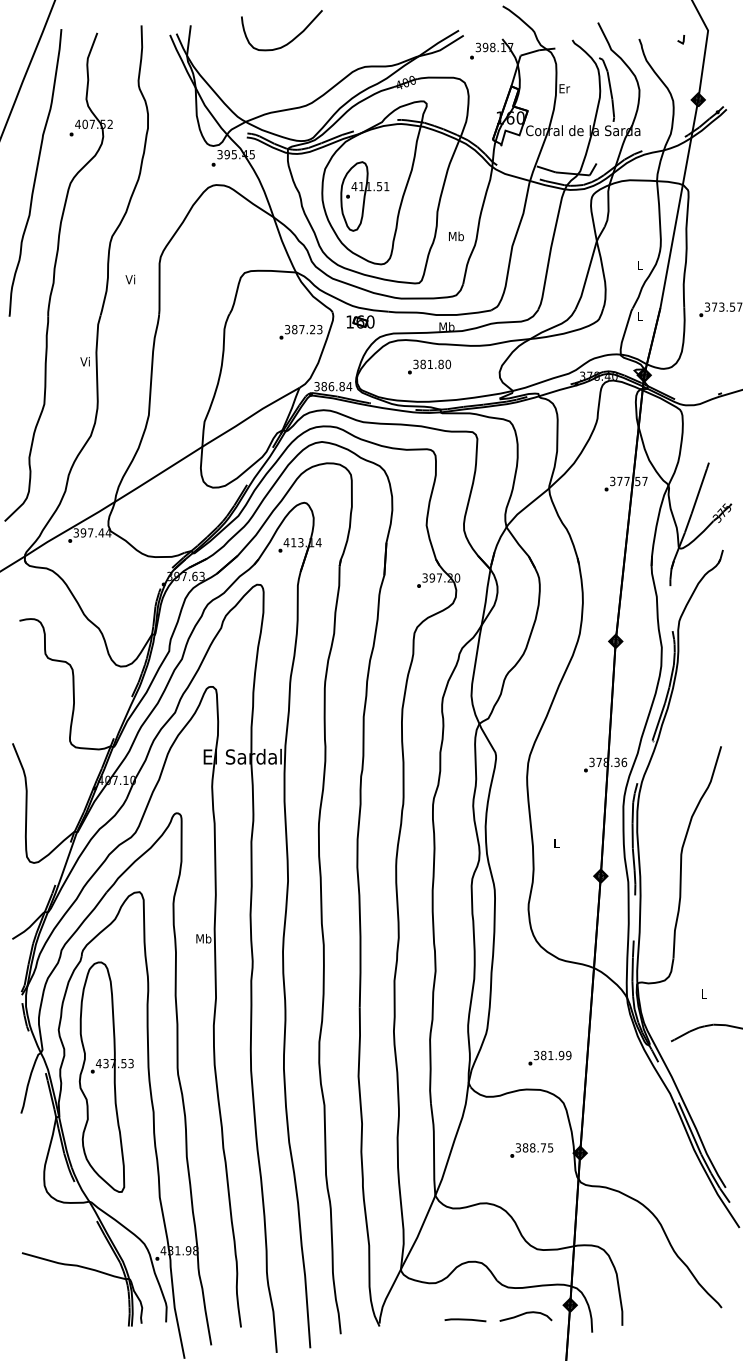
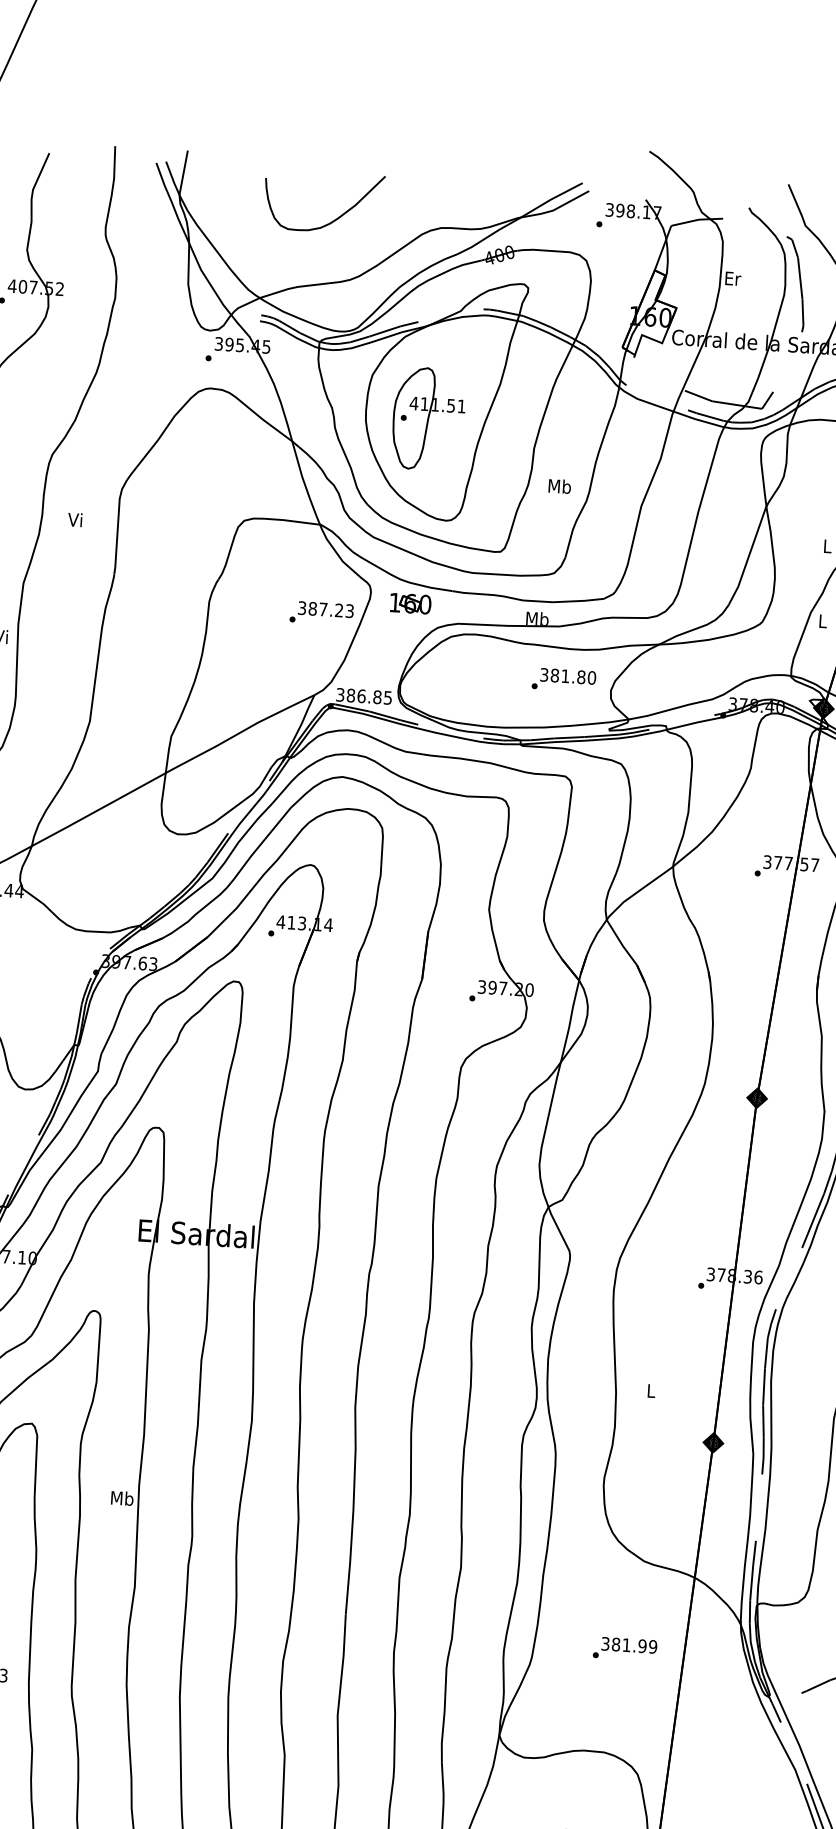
curve: (290, 40) -> (335, 217), moved
text: (429, 366) -> (564, 679), moved
text: (349, 386) -> (388, 697), 386.84 -> 386.85
text: (549, 1057) -> (624, 1648), moved

